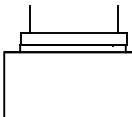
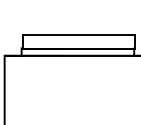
line: (29, 19) -> (31, 20), removed
line: (117, 19) -> (125, 20), removed

